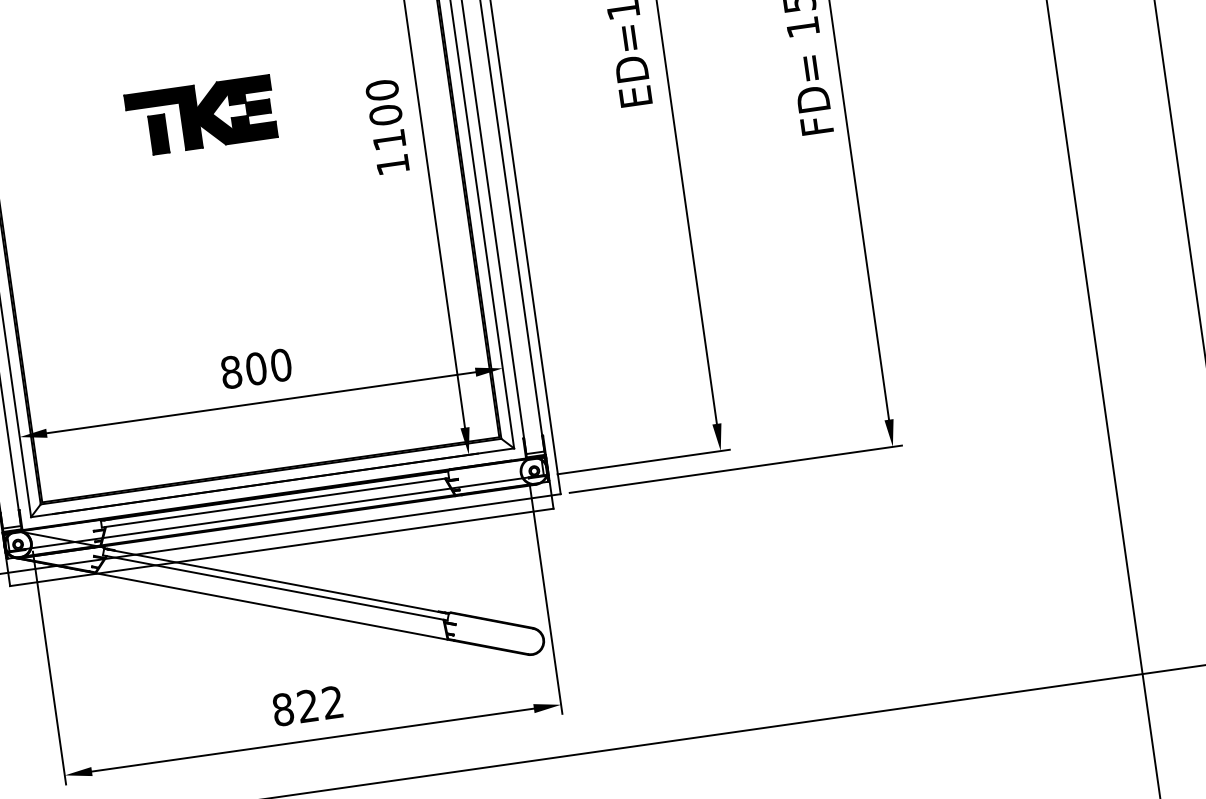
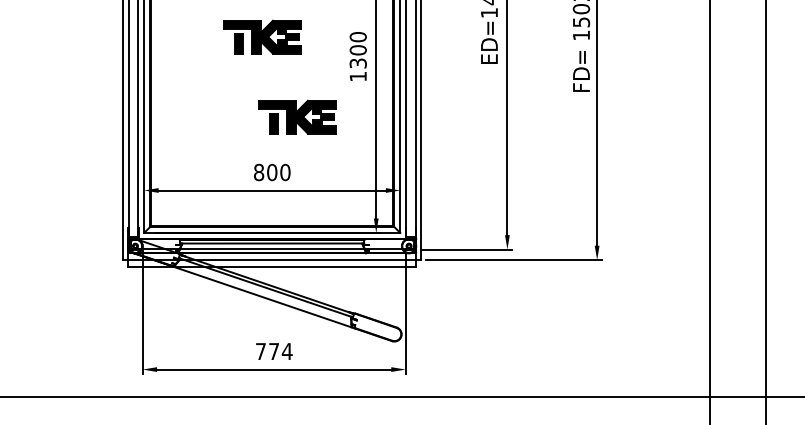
text: (387, 140) -> (357, 63), 1100 -> 1300
part: (288, 256) -> (297, 116), added
text: (306, 706) -> (273, 351), 822 -> 774

